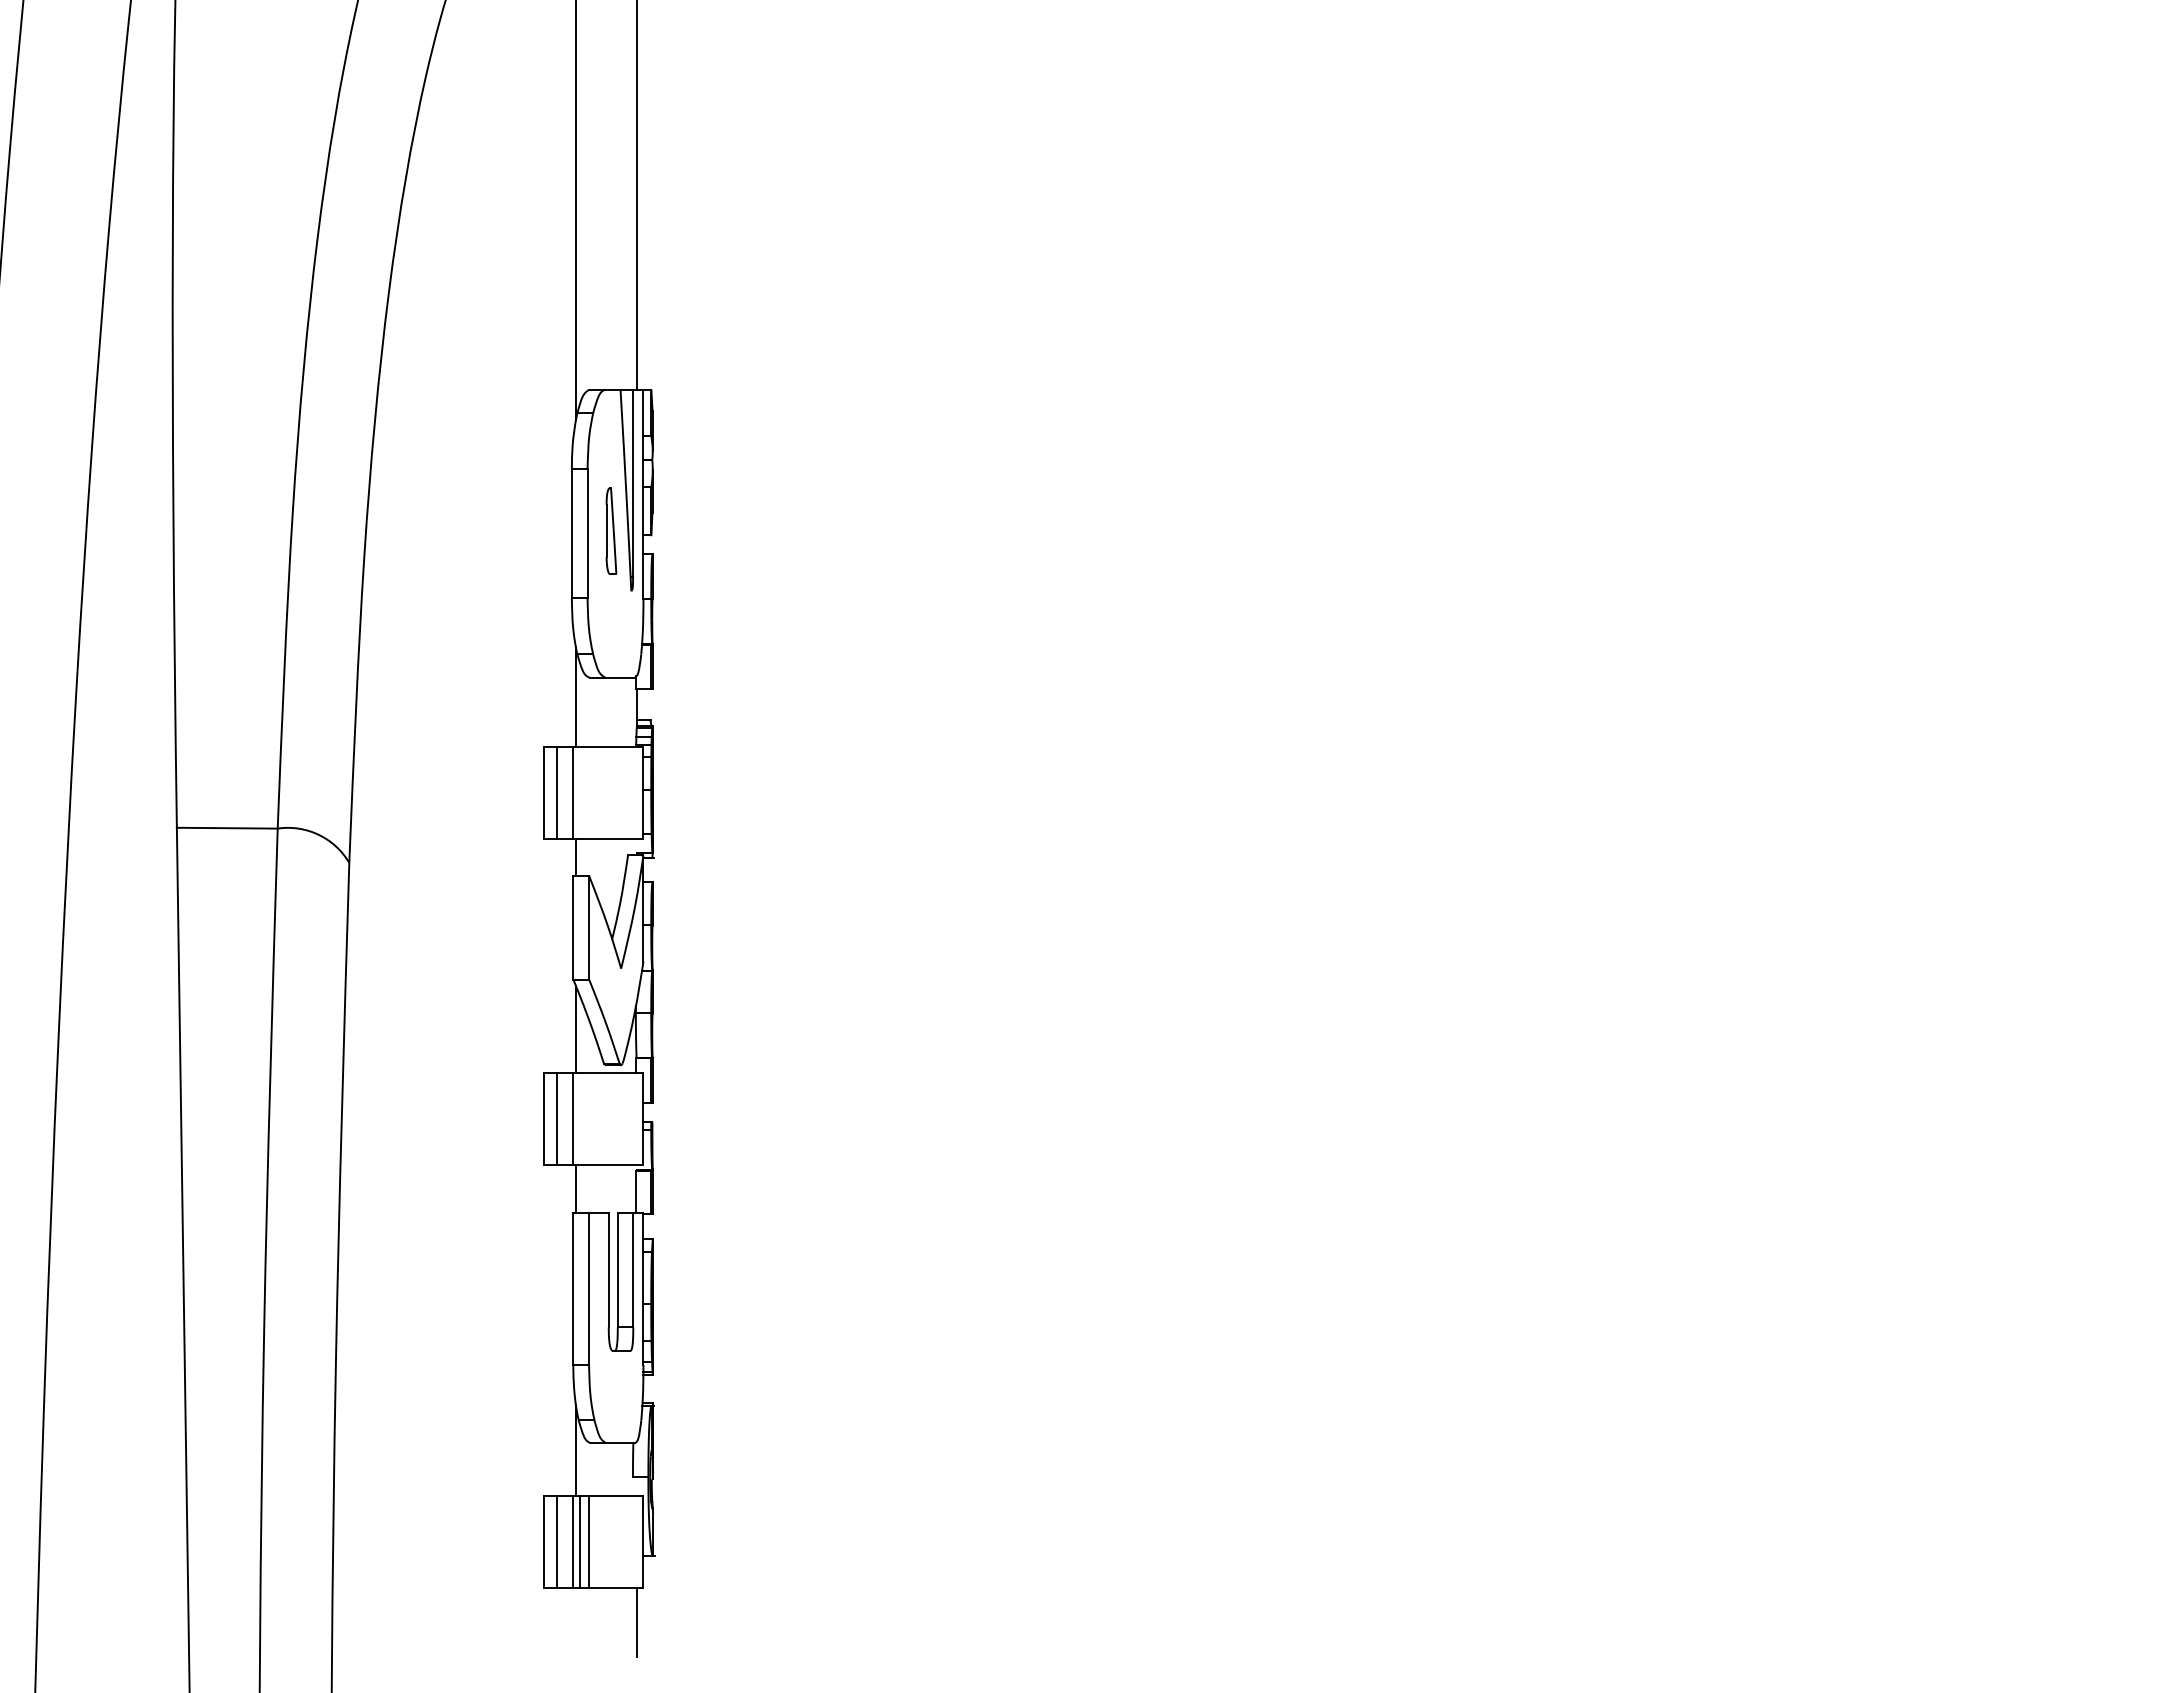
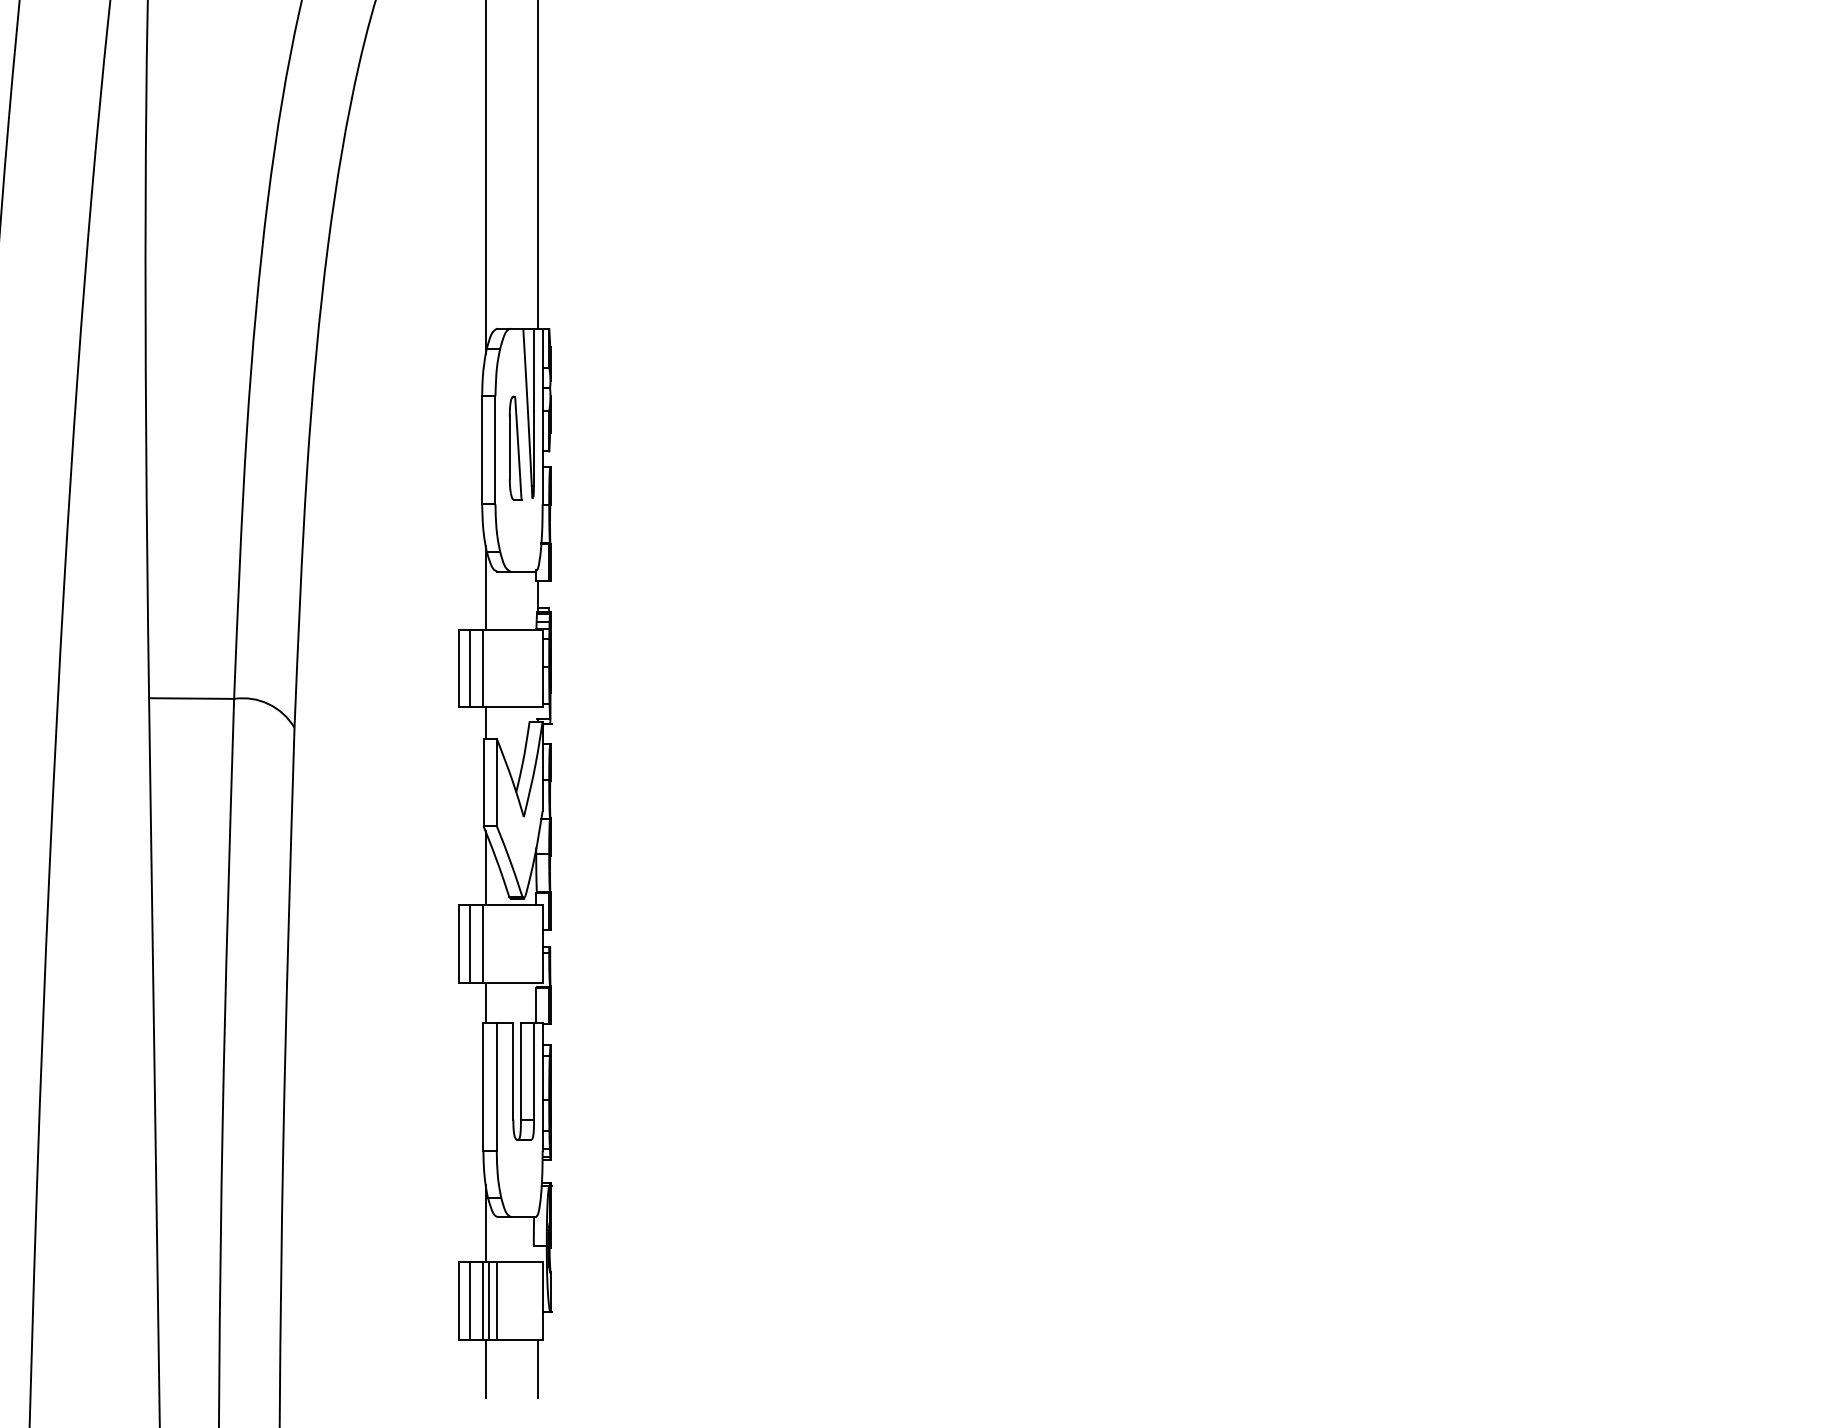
part: (611, 530) -> (515, 447), size x1.43
line: (575, 1622) -> (485, 1368), added

